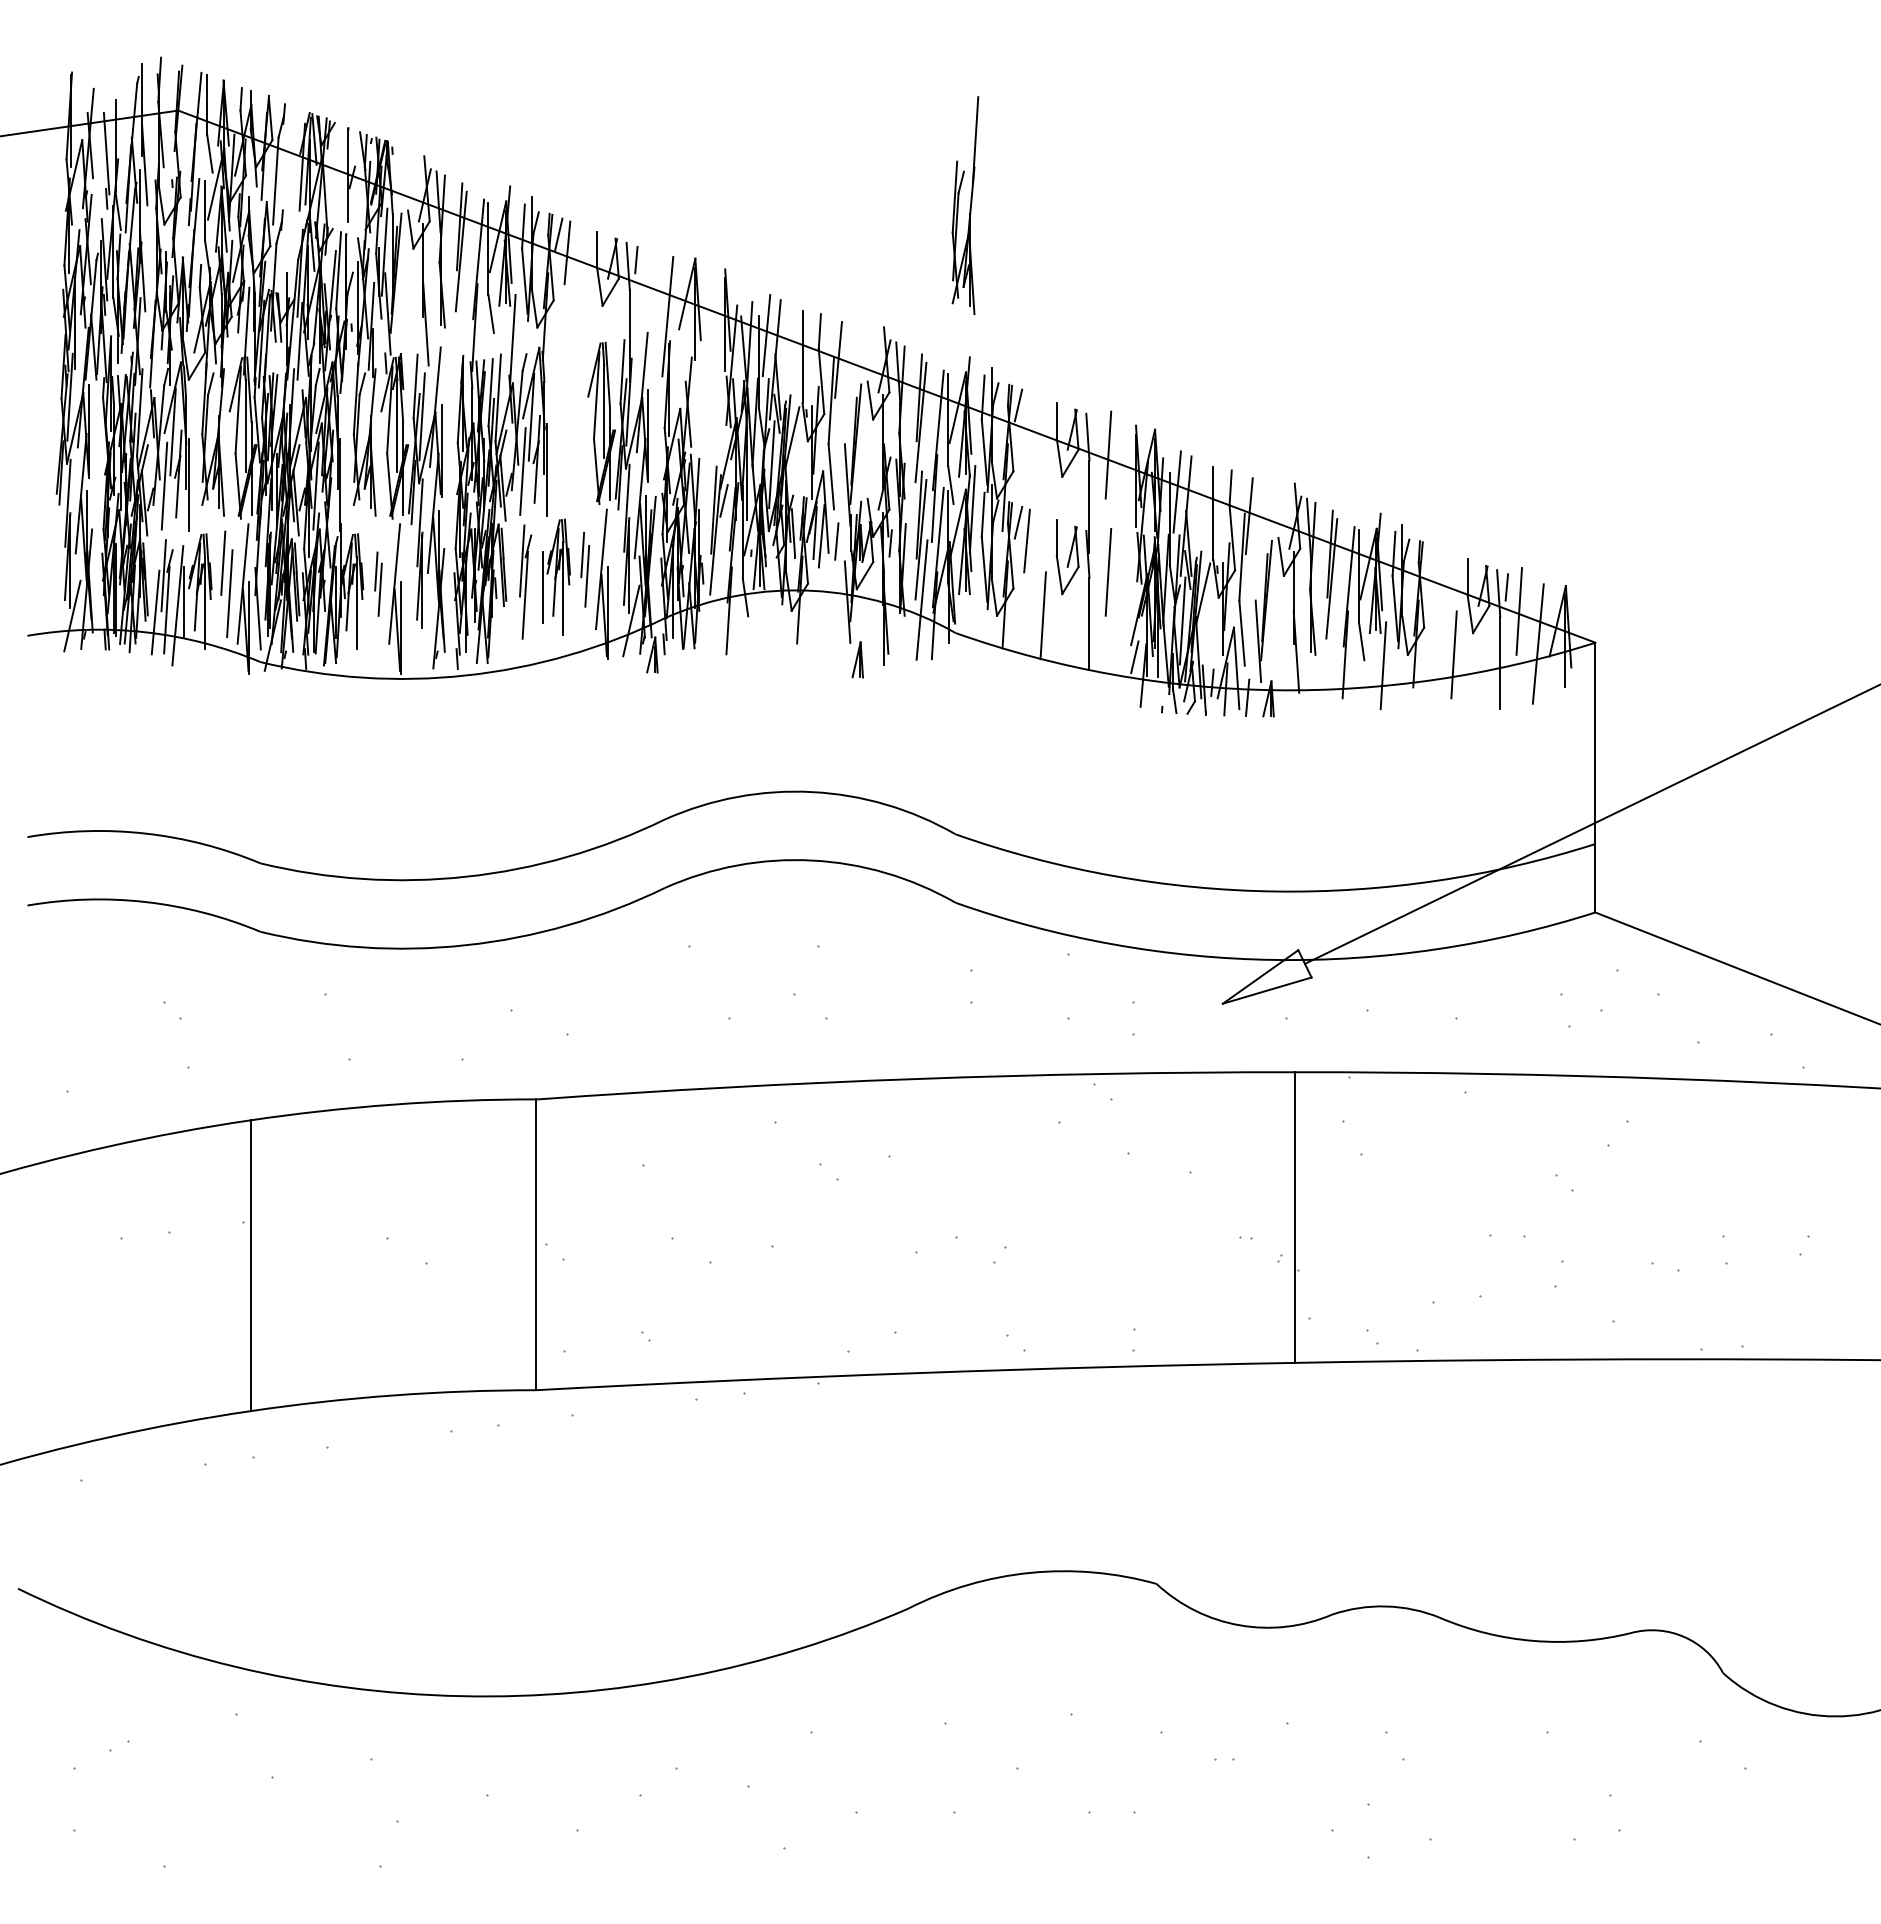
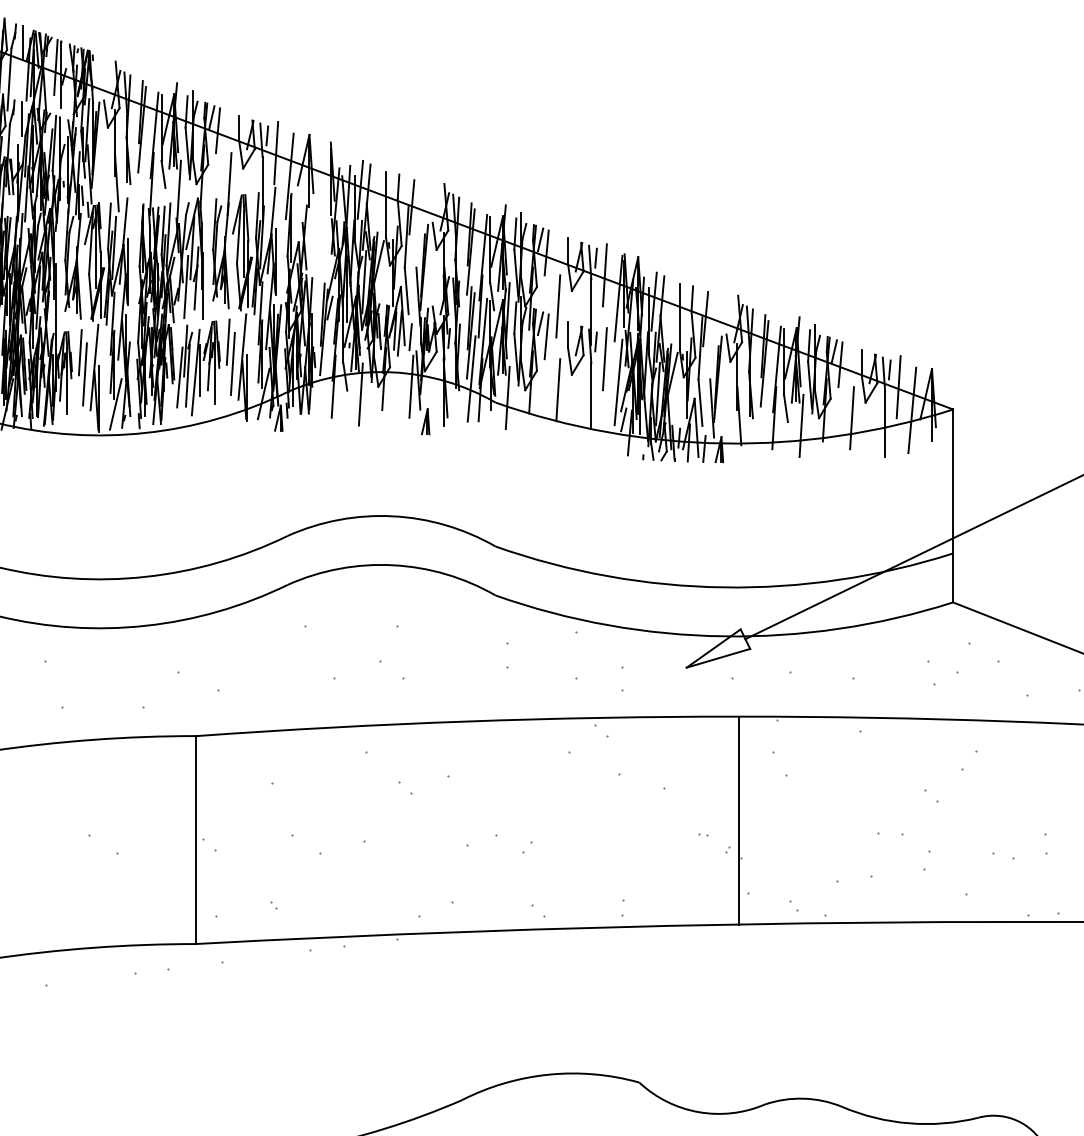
line: (294, 129) -> (22, 42), added
line: (340, 164) -> (55, 67), added
part: (965, 205) -> (222, 230), moved
line: (292, 236) -> (21, 119), added
line: (648, 283) -> (275, 152), added
line: (377, 343) -> (82, 195), added
line: (1026, 423) -> (546, 252), added
line: (1095, 430) -> (595, 257), added
line: (1127, 487) -> (618, 298), added
line: (1042, 498) -> (557, 306), added
line: (1095, 548) -> (595, 342), added
line: (1428, 561) -> (833, 351), added
part: (584, 569) -> (230, 357), size x1.43
line: (1437, 579) -> (840, 364), added
part: (378, 583) -> (82, 367), size x1.67
line: (535, 590) -> (195, 372), added
line: (513, 597) -> (179, 377), added
line: (1127, 604) -> (618, 382), added
line: (837, 610) -> (411, 386), added
line: (766, 621) -> (360, 394), added
line: (972, 626) -> (507, 397), added
line: (424, 635) -> (115, 404), added

